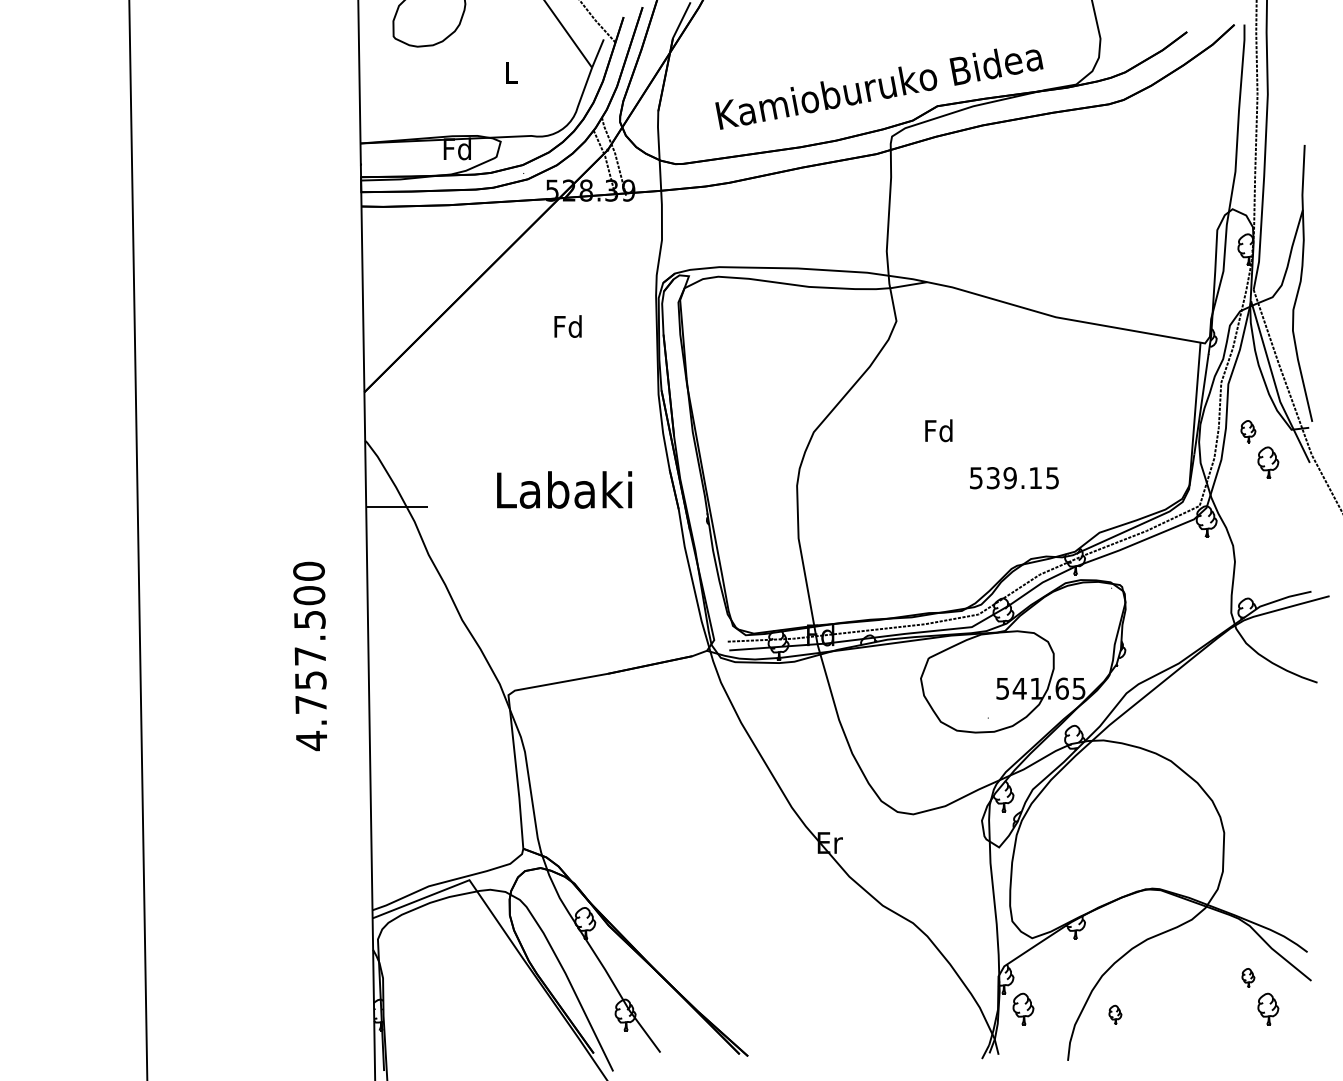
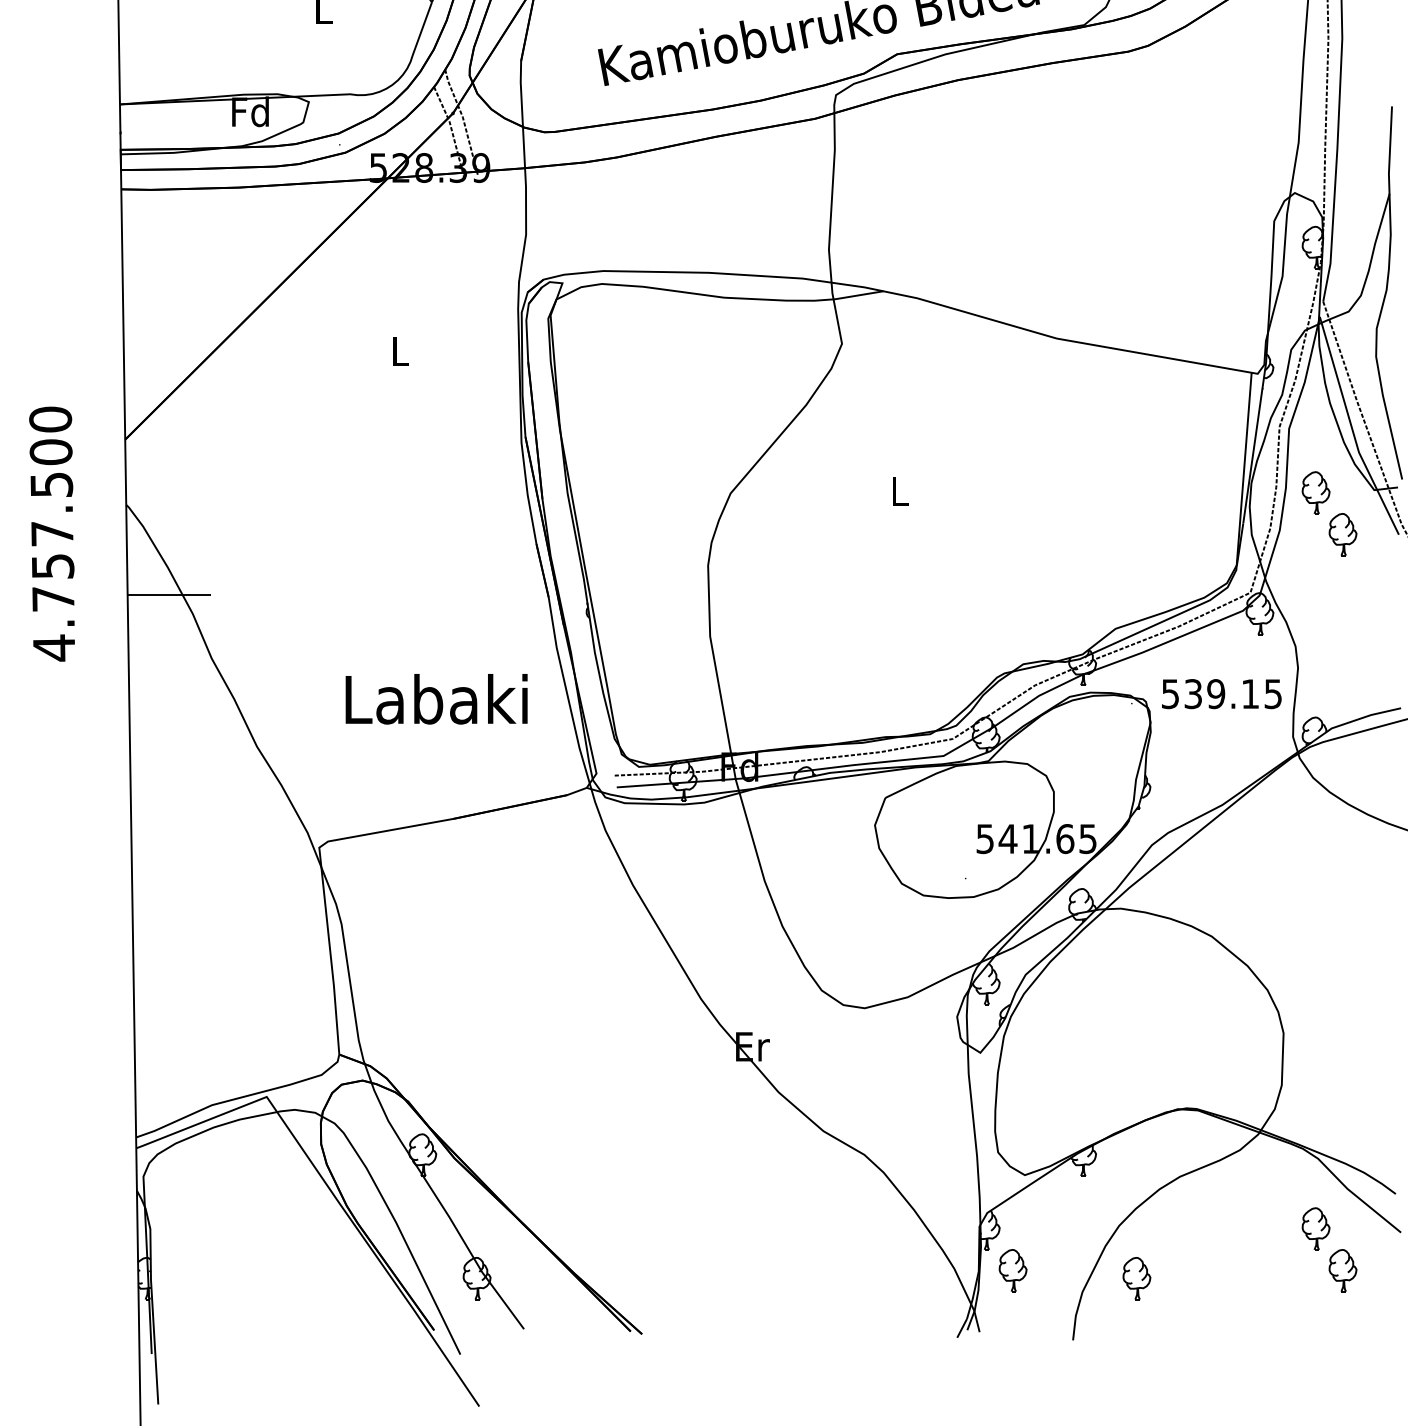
text: (567, 326) -> (398, 351), Fd -> L
text: (938, 430) -> (898, 491), Fd -> L
part: (1248, 431) -> (1316, 492), size x1.43
text: (1014, 478) -> (1221, 694), moved
text: (564, 489) -> (436, 698), moved
text: (309, 656) -> (51, 534), moved
part: (1248, 977) -> (1316, 1228), size x1.67
part: (1115, 1014) -> (1137, 1277), size x1.67

